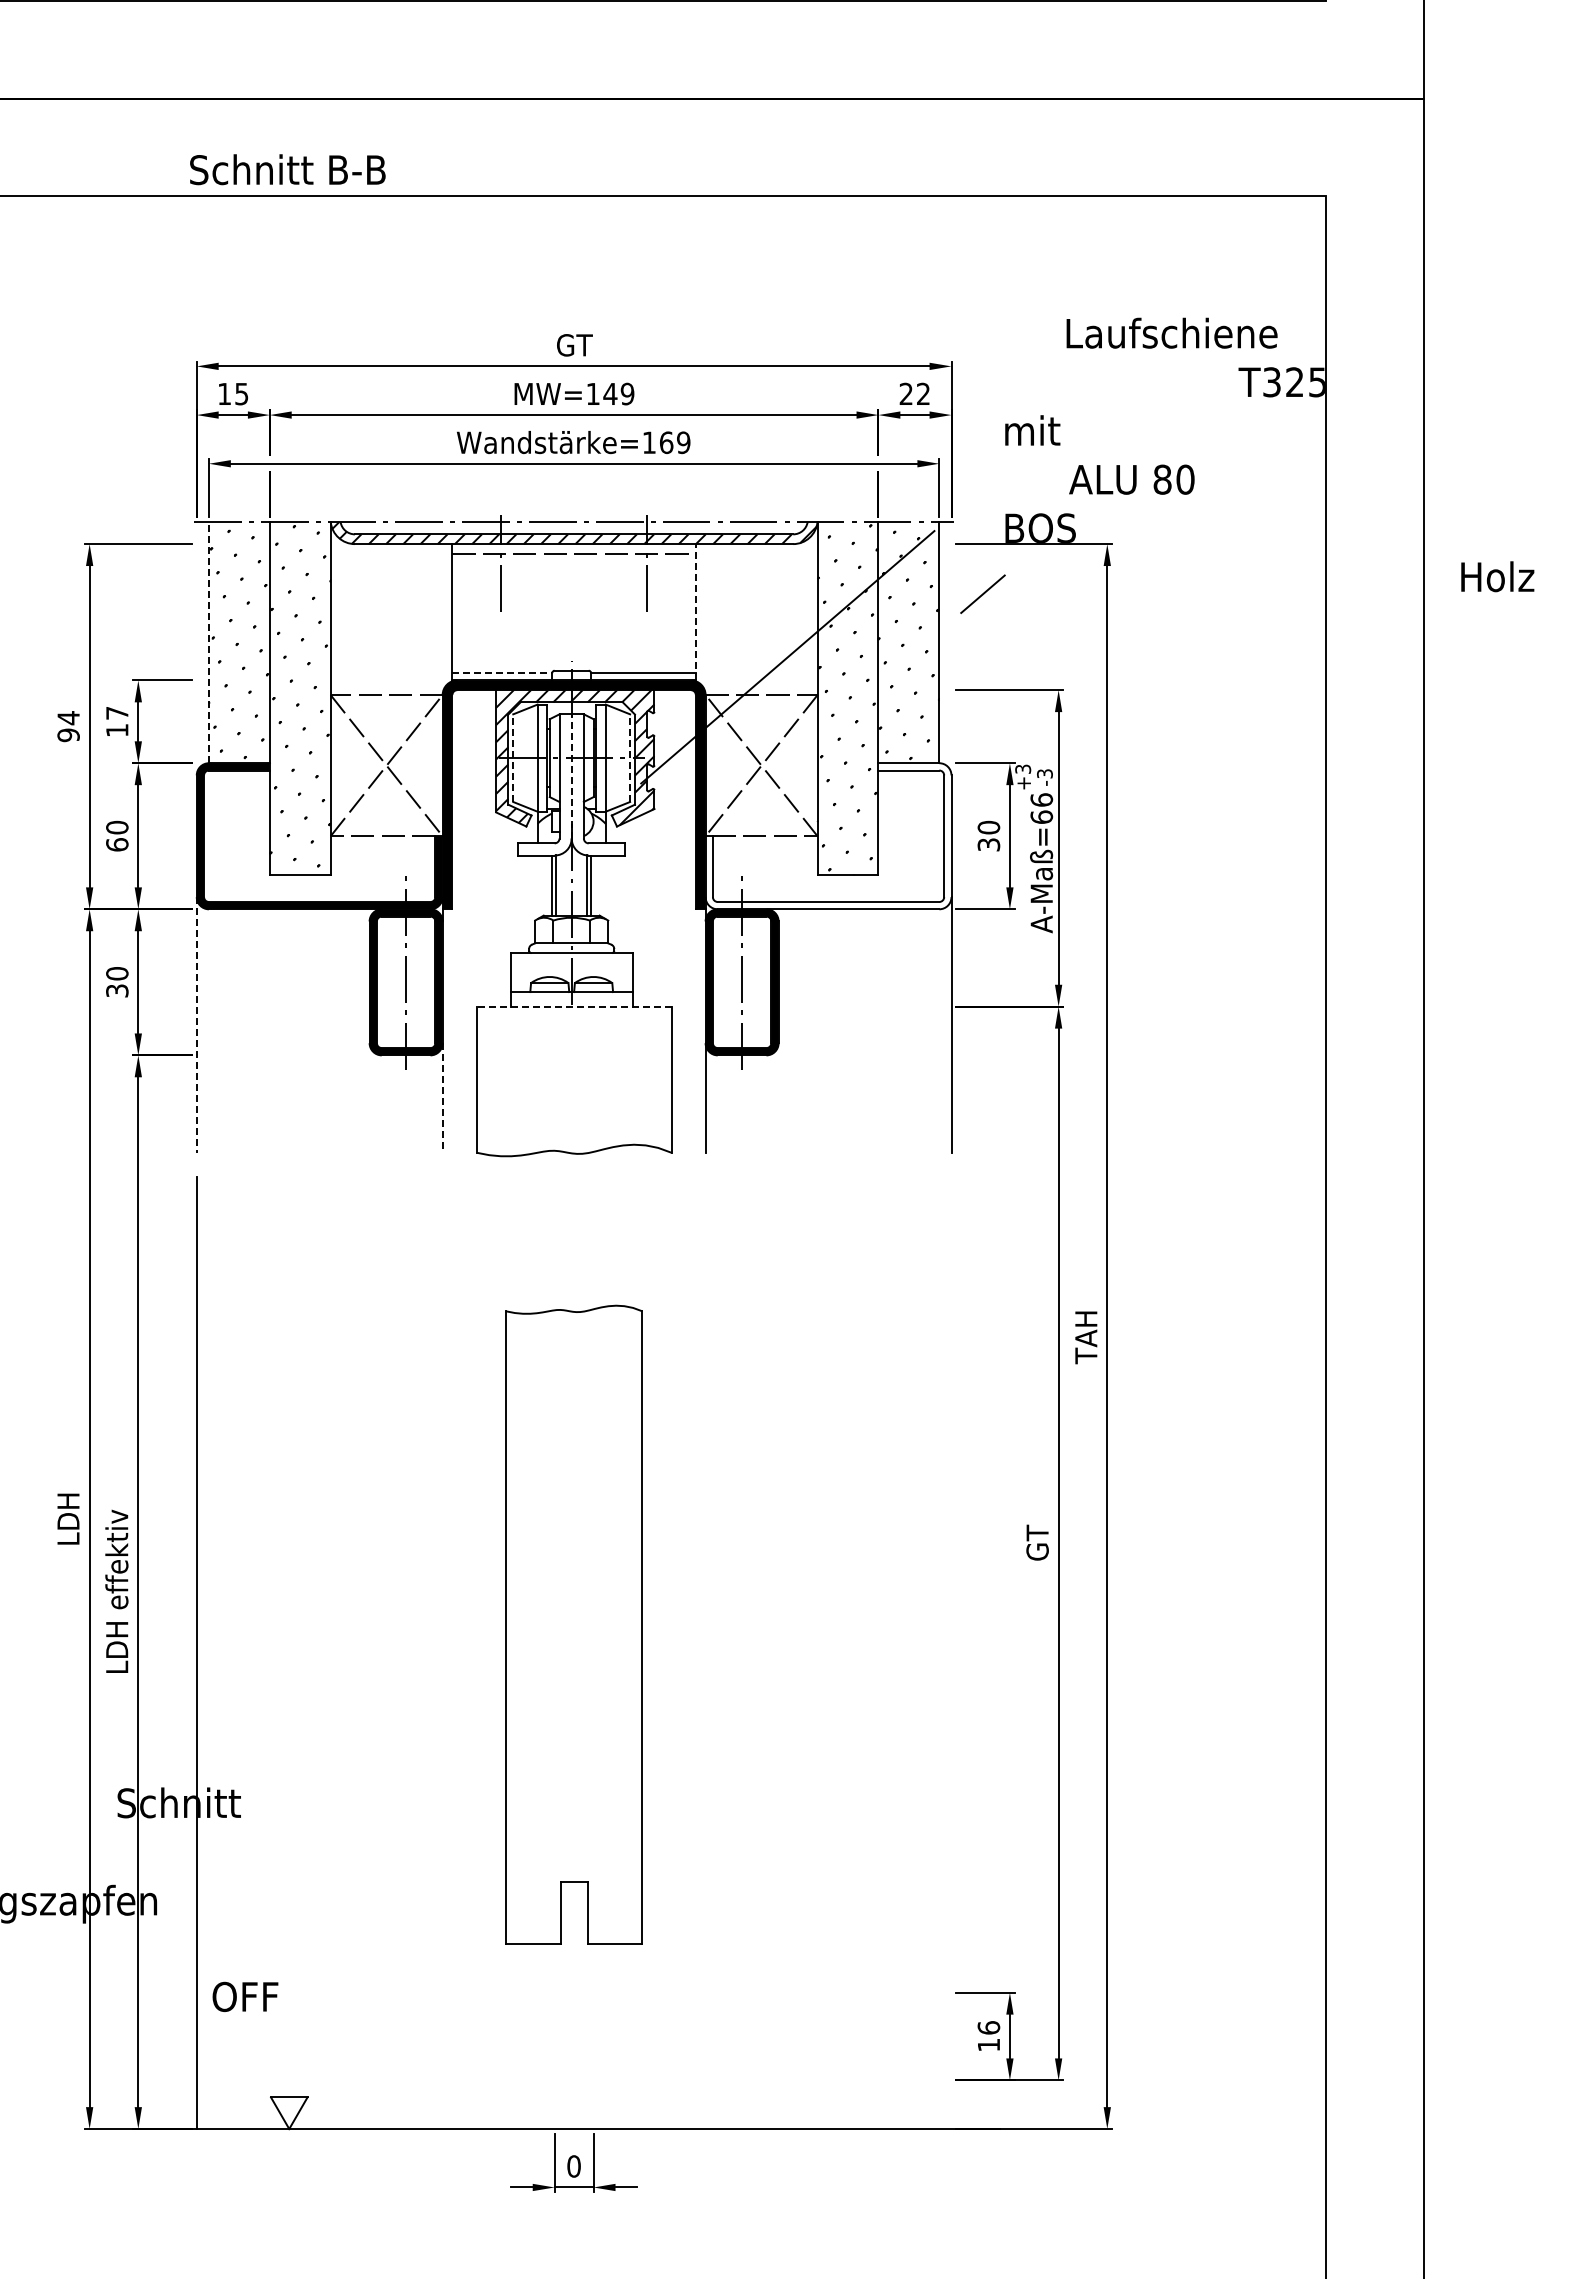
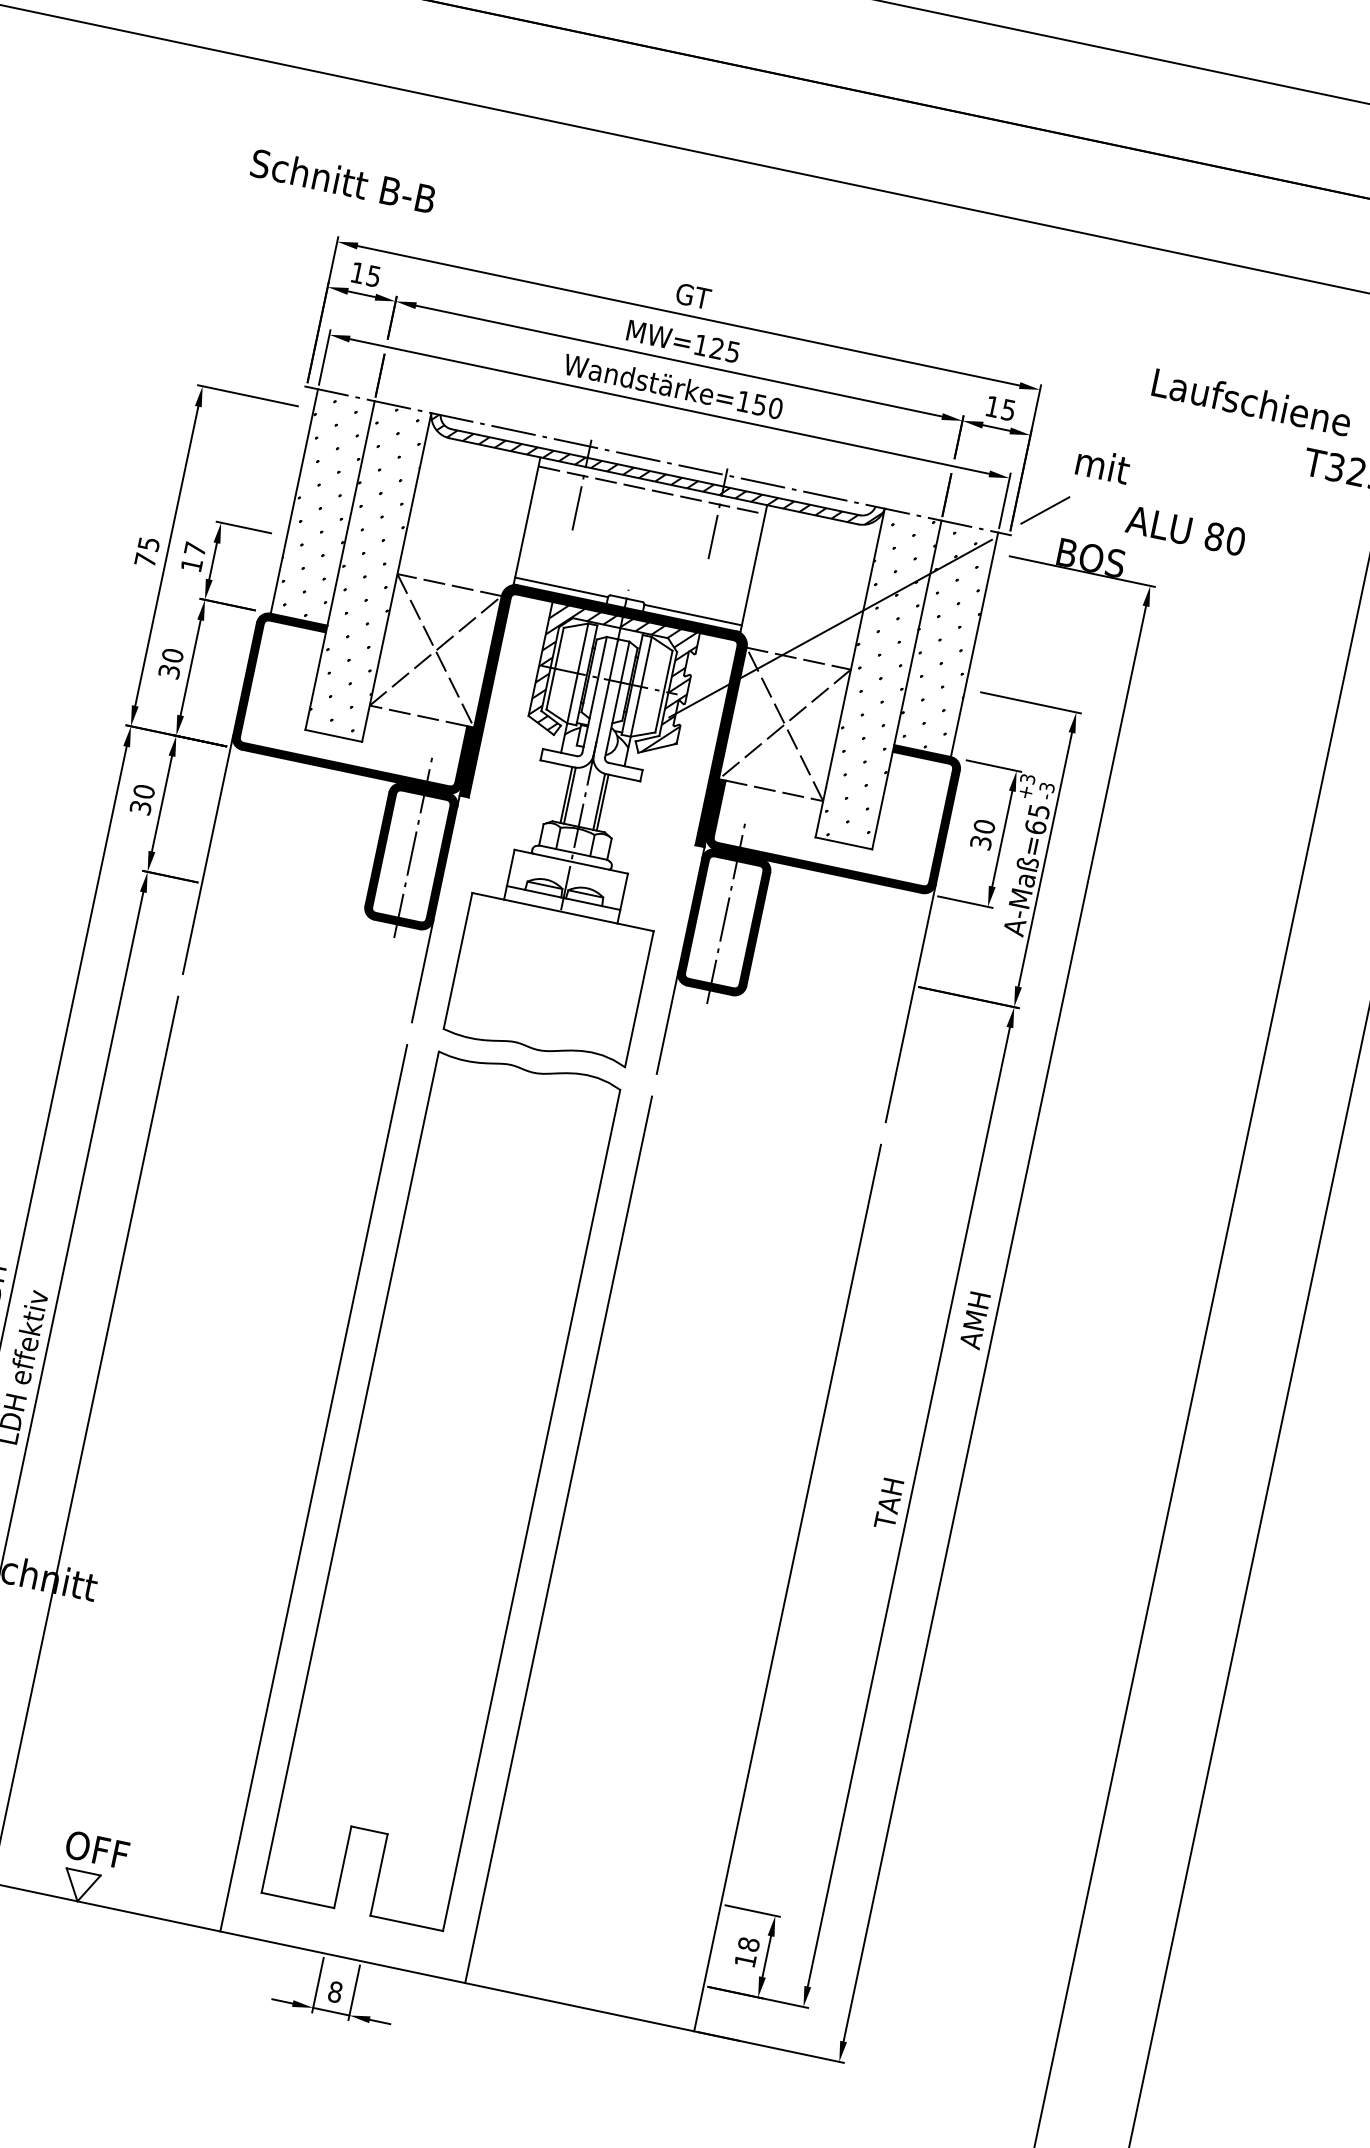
text: (287, 169) -> (343, 180), moved
text: (618, 393) -> (724, 349), MW=149 -> MW=125
text: (914, 393) -> (1000, 407), 22 -> 15
text: (675, 442) -> (768, 406), Wandstärke=169 -> Wandstärke=150
line: (982, 593) -> (1045, 509), moved
line: (695, 611) -> (753, 567), dashed -> solid
line: (208, 642) -> (294, 501), dashed -> solid
line: (502, 673) -> (561, 587), dashed -> solid
text: (68, 726) -> (147, 551), 94 -> 75
line: (513, 758) -> (555, 669), dashed -> solid
line: (630, 758) -> (664, 692), dashed -> solid
line: (571, 775) -> (605, 696), dashed -> solid
text: (1041, 799) -> (1038, 810), A-Maß=66 -> A-Maß=65
fill: (828, 836) -> (833, 803), added
text: (117, 844) -> (169, 671), 60 -> 30
line: (573, 1006) -> (562, 911), dashed -> solid
line: (196, 1024) -> (207, 854), dashed -> solid
line: (442, 1097) -> (422, 970), dashed -> solid
text: (1086, 1337) -> (975, 1320), TAH -> AMH
text: (1037, 1544) -> (889, 1503), GT -> TAH
part: (574, 1624) -> (442, 1487), size x1.43
line: (442, 1653) -> (313, 1488), added
line: (705, 1653) -> (558, 1540), added
line: (951, 1653) -> (787, 1588), added
text: (245, 1996) -> (97, 1849), moved
text: (988, 2027) -> (748, 1944), 16 -> 18
text: (573, 2166) -> (334, 1992), 0 -> 8

